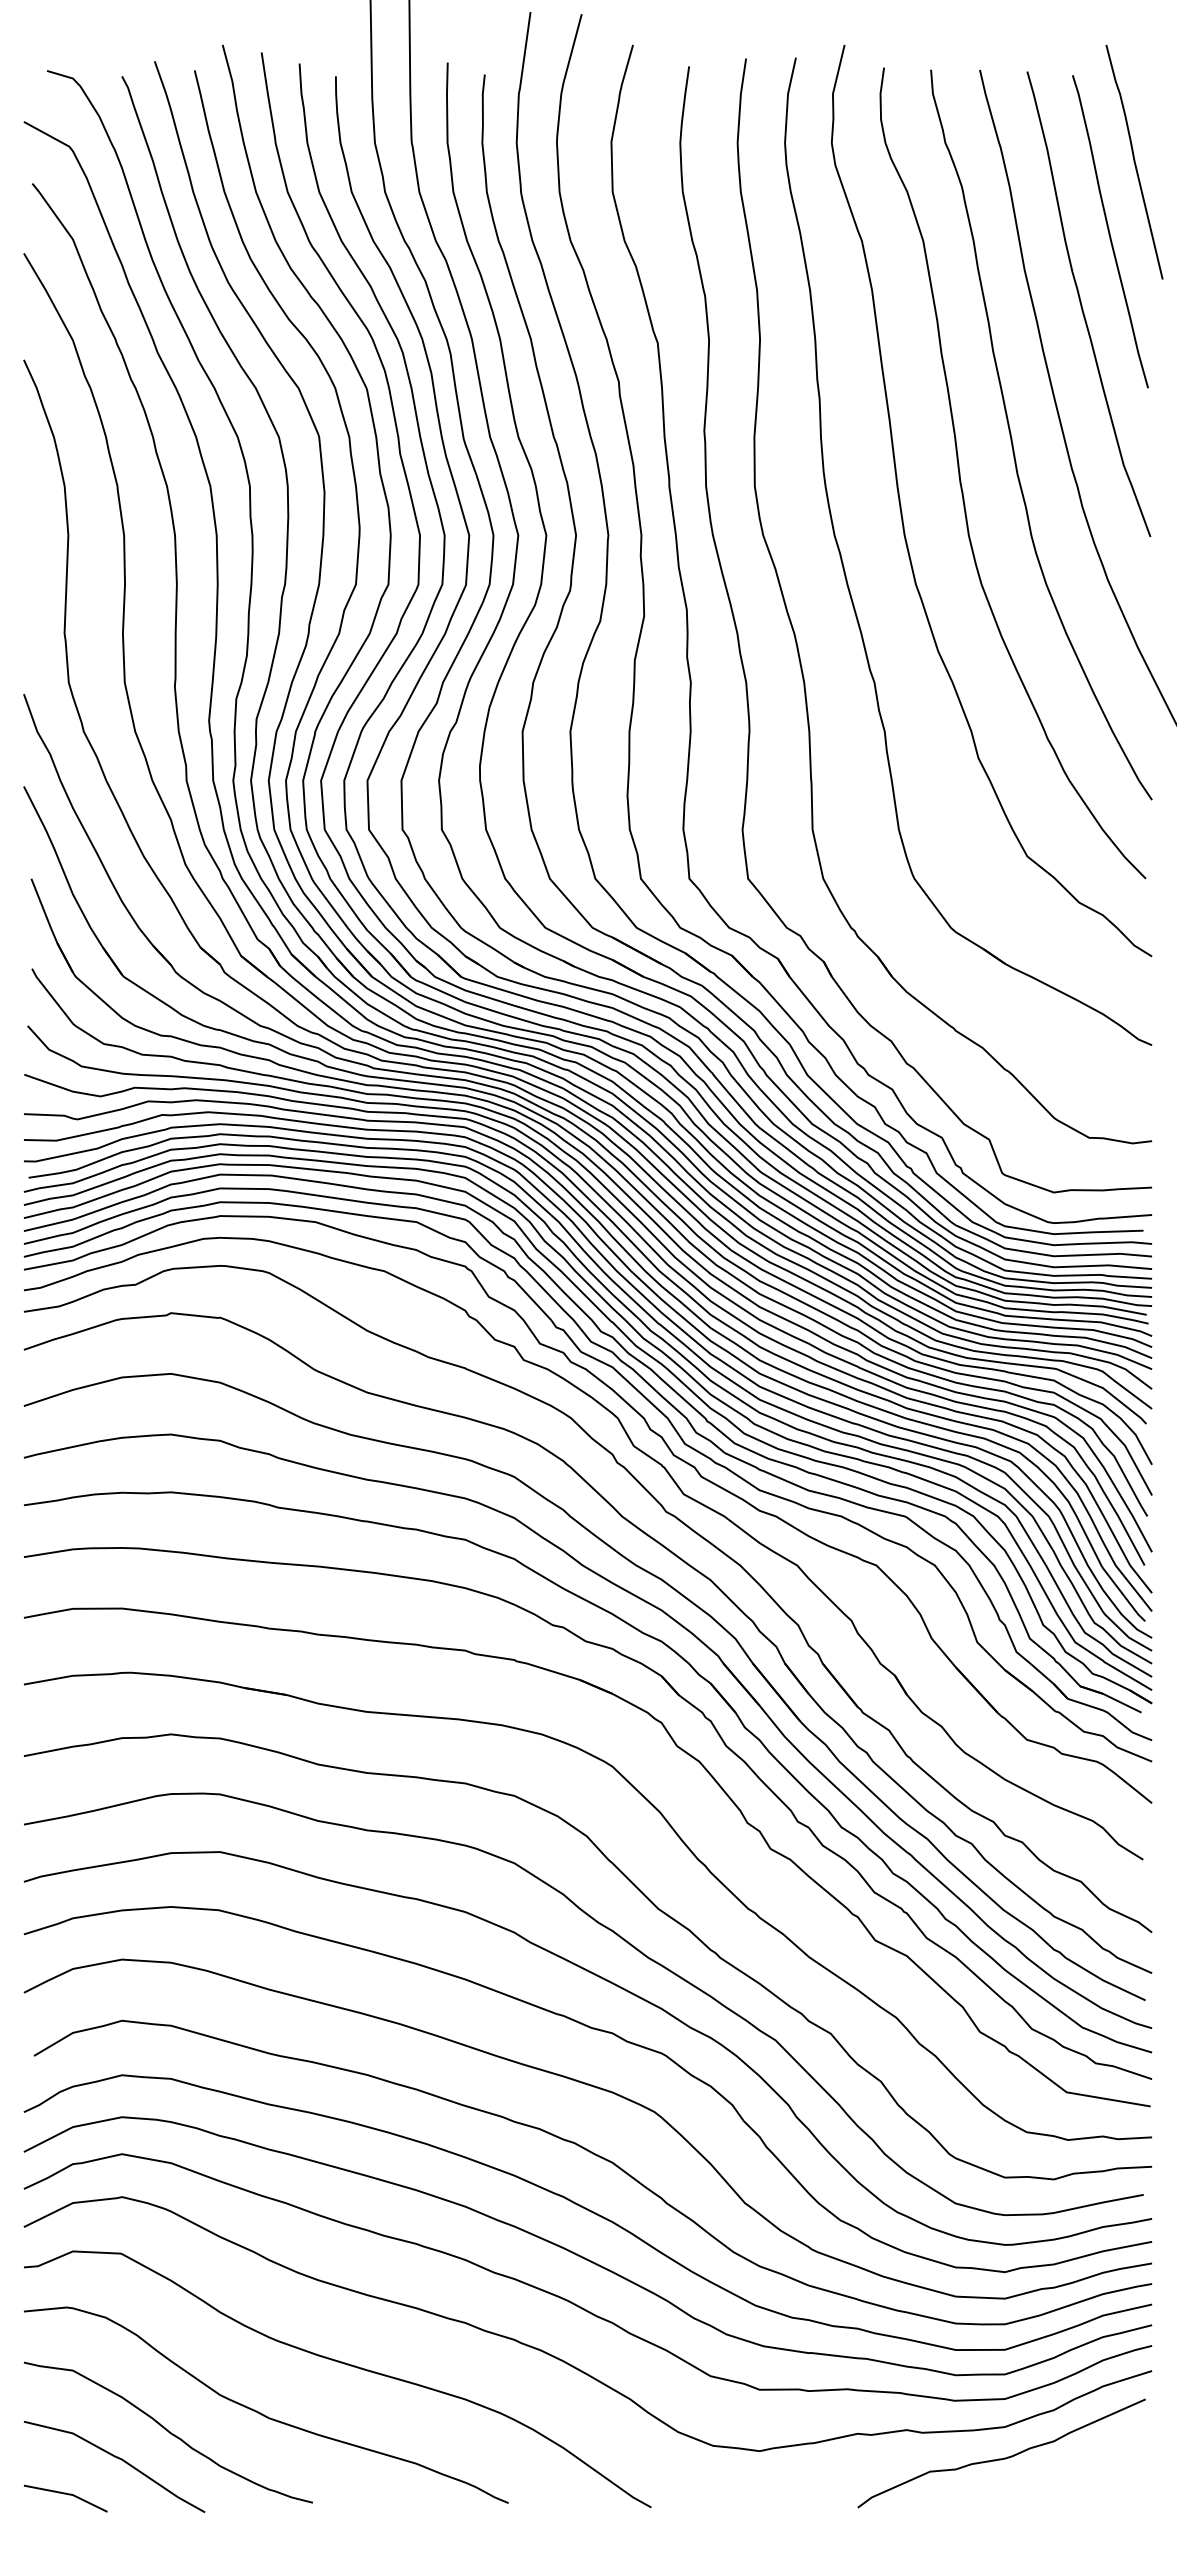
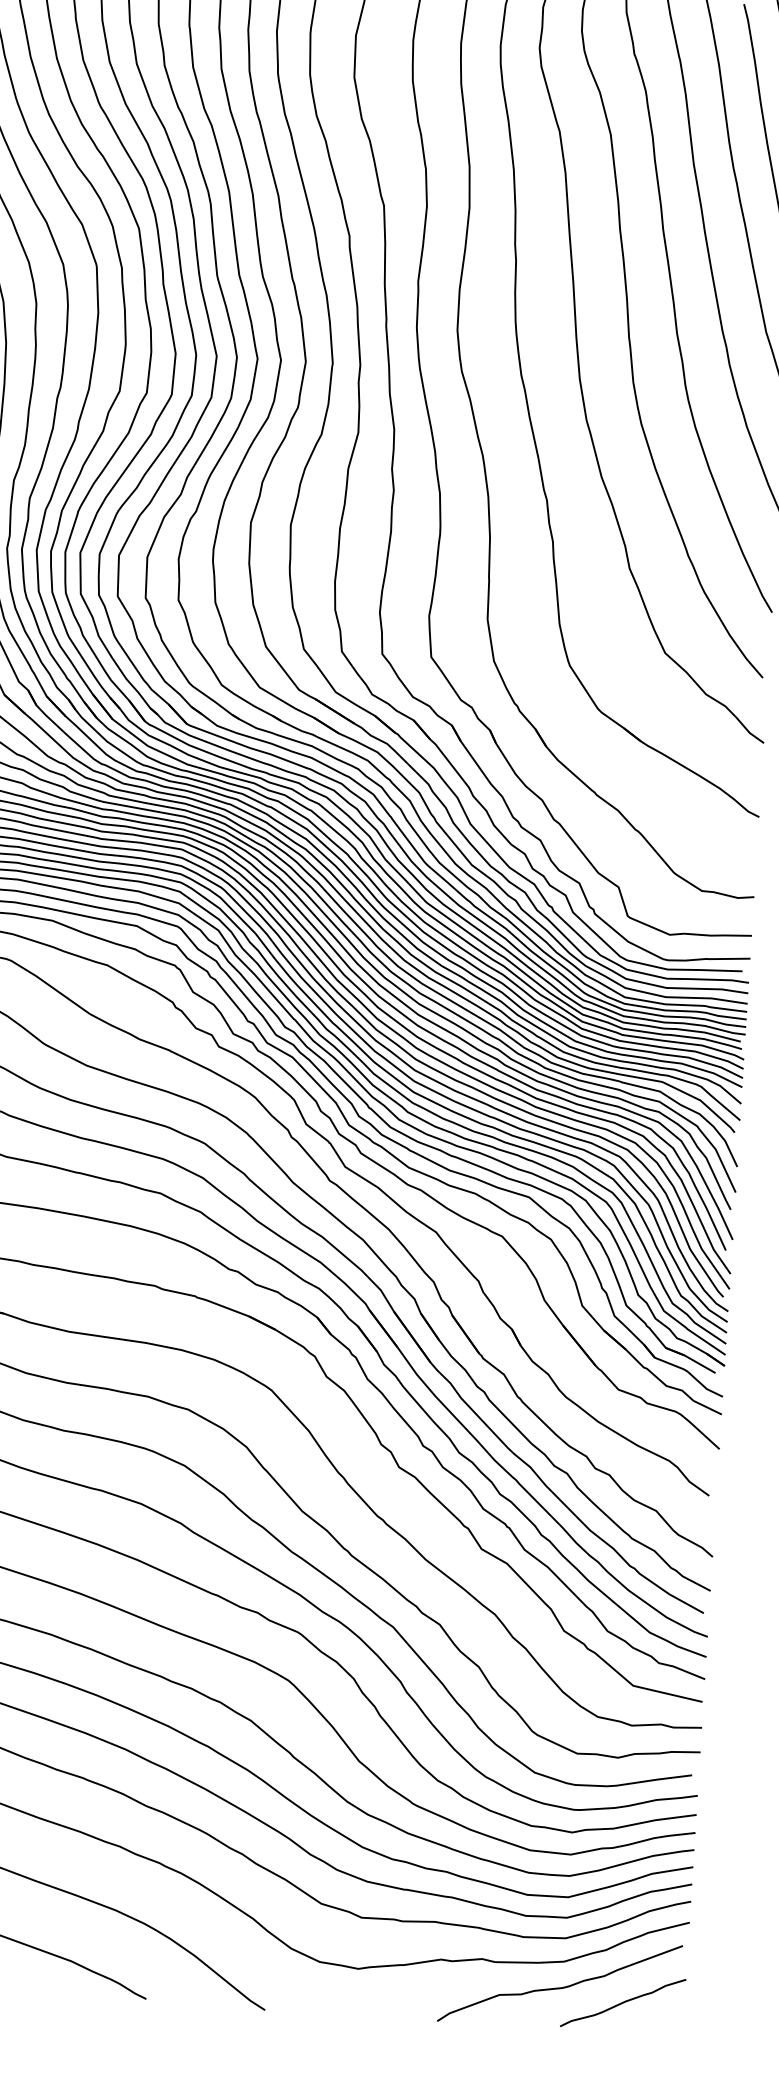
curve: (1078, 2471) -> (623, 2002), added

